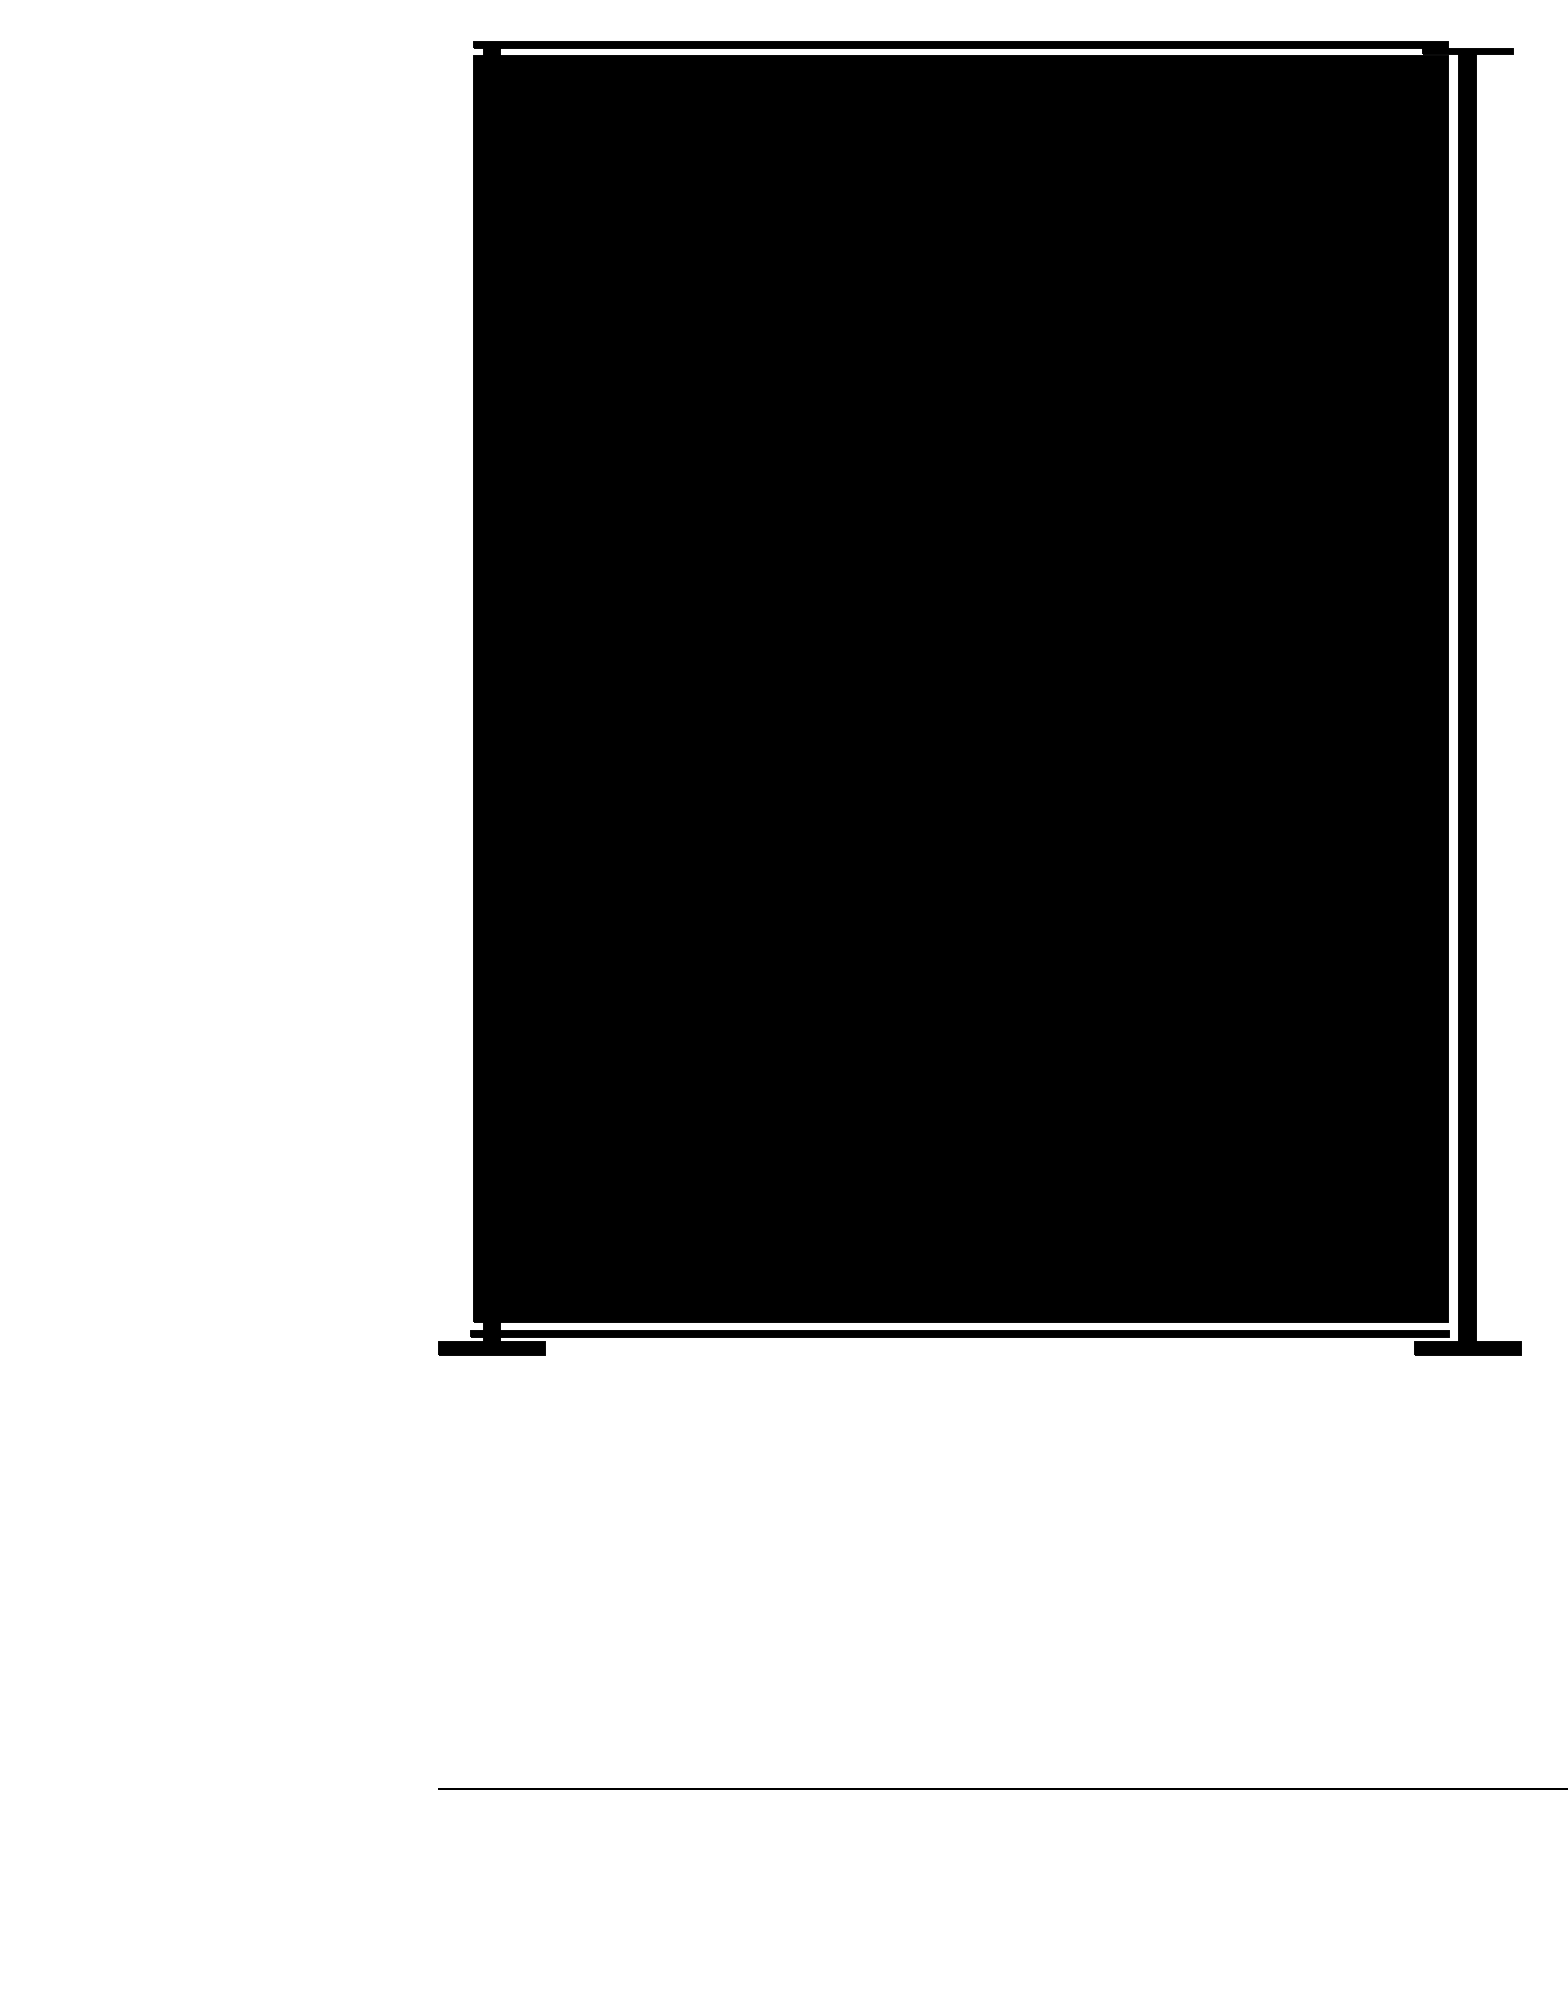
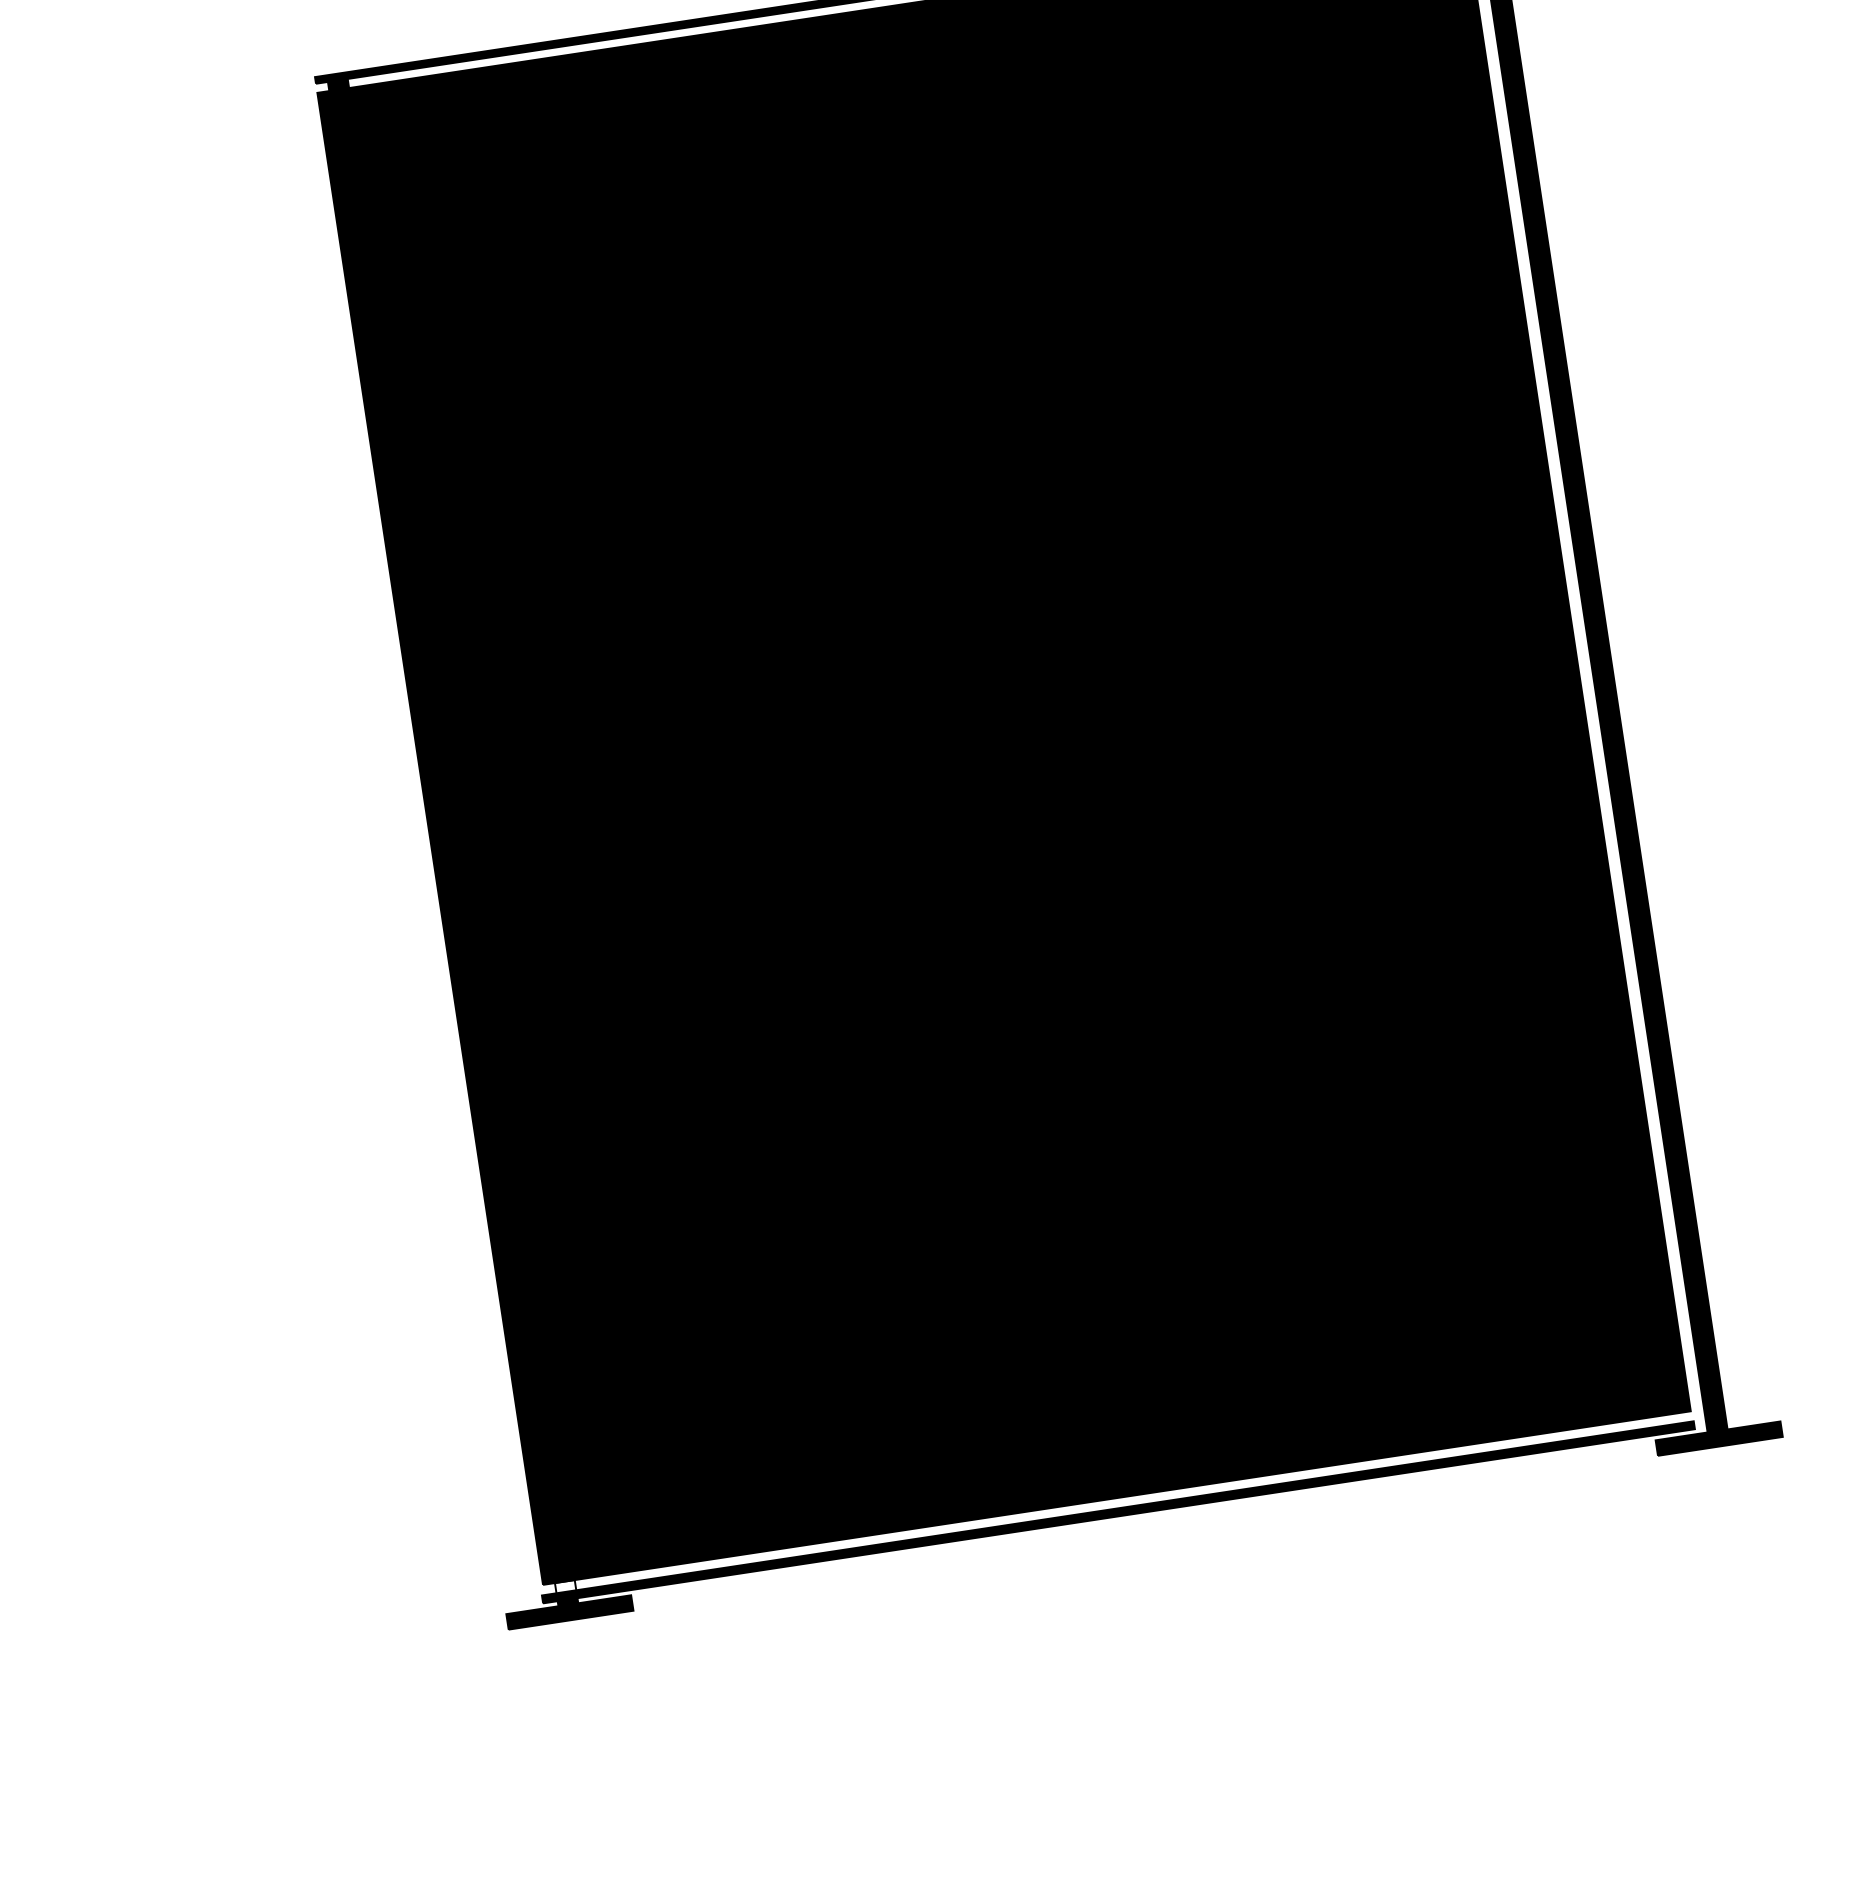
fill: (491, 1326) -> (565, 1586), removed

